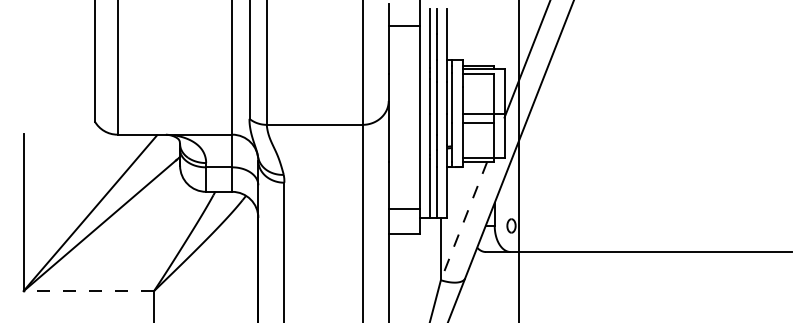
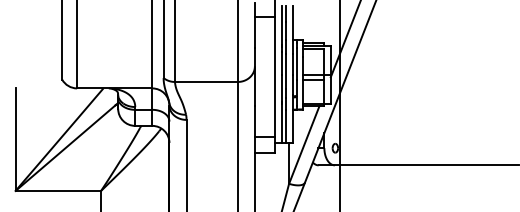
line: (464, 220) -> (304, 144), dashed -> solid
line: (89, 290) -> (58, 190), dashed -> solid

